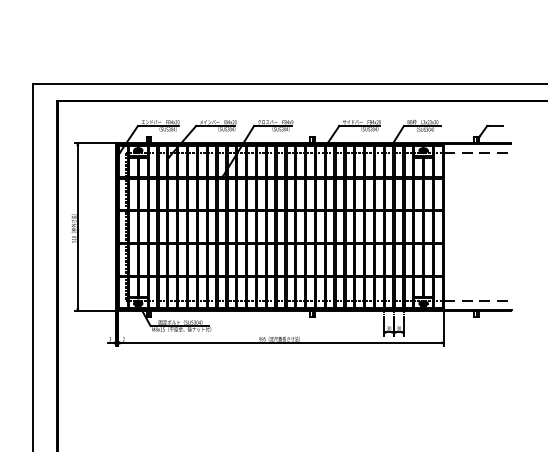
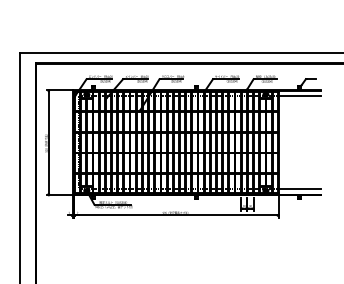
line: (478, 153) -> (300, 96), dashed -> solid
line: (478, 301) -> (300, 189), dashed -> solid

